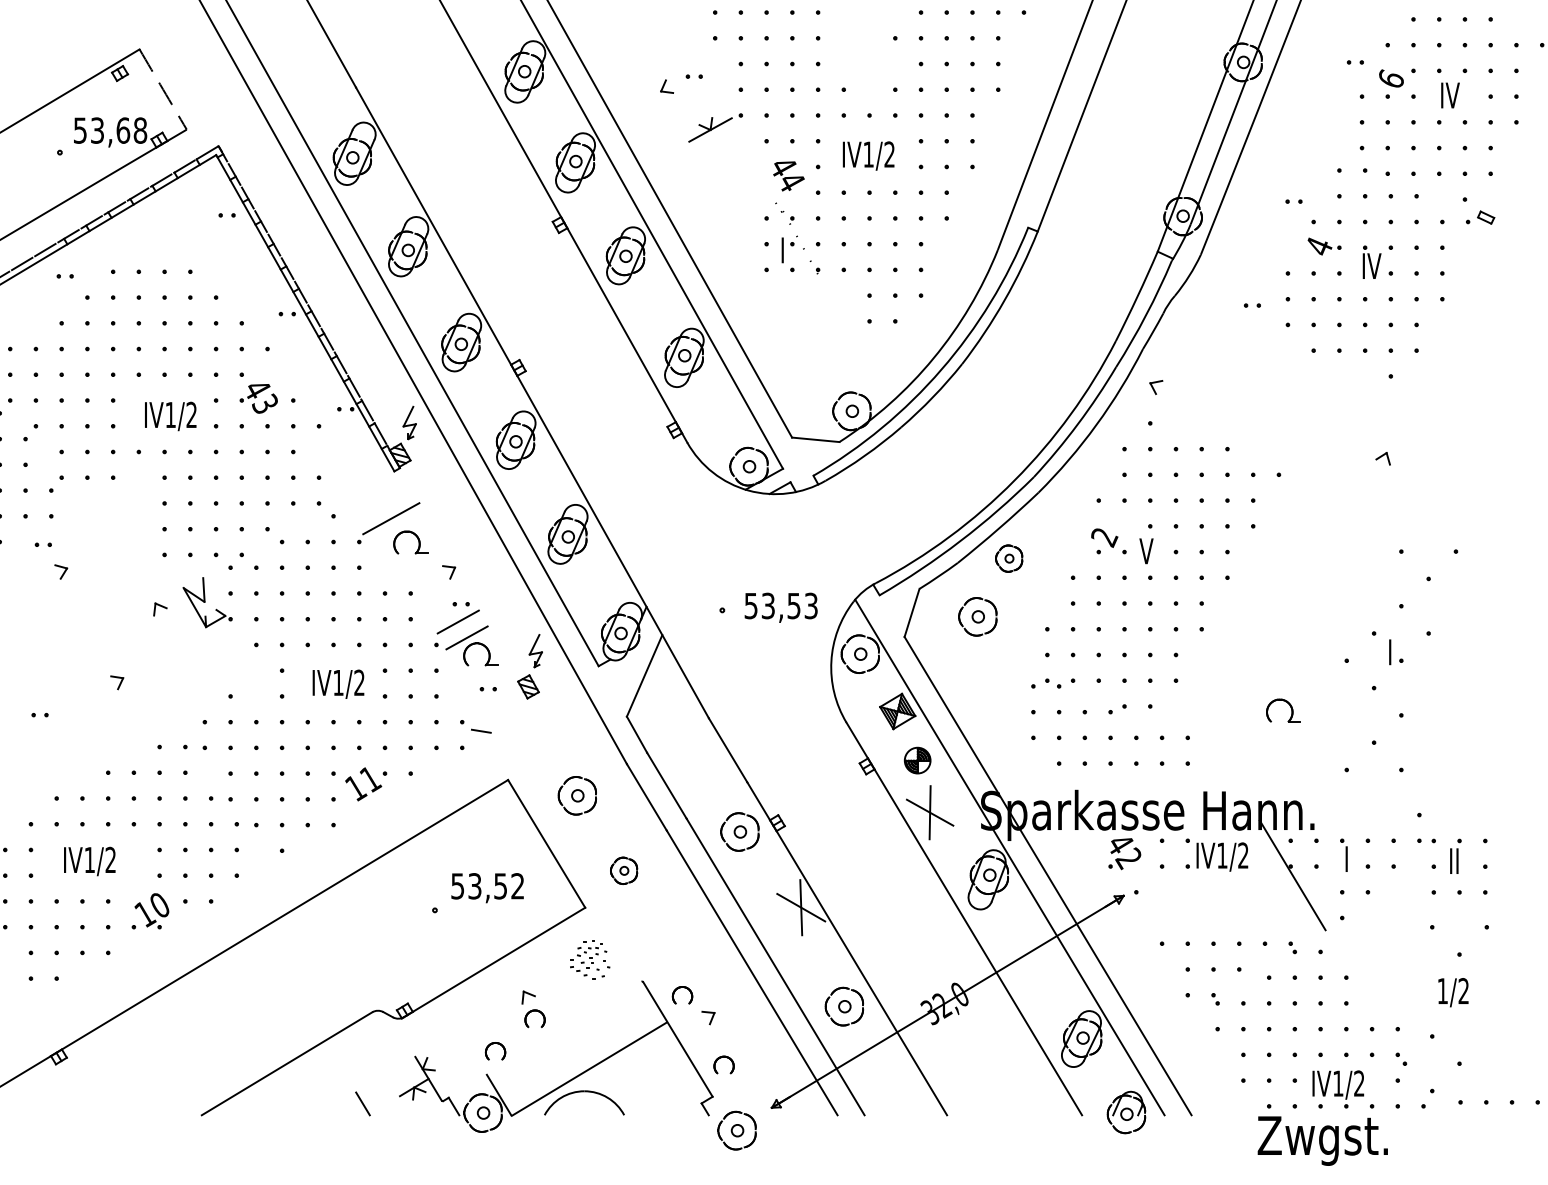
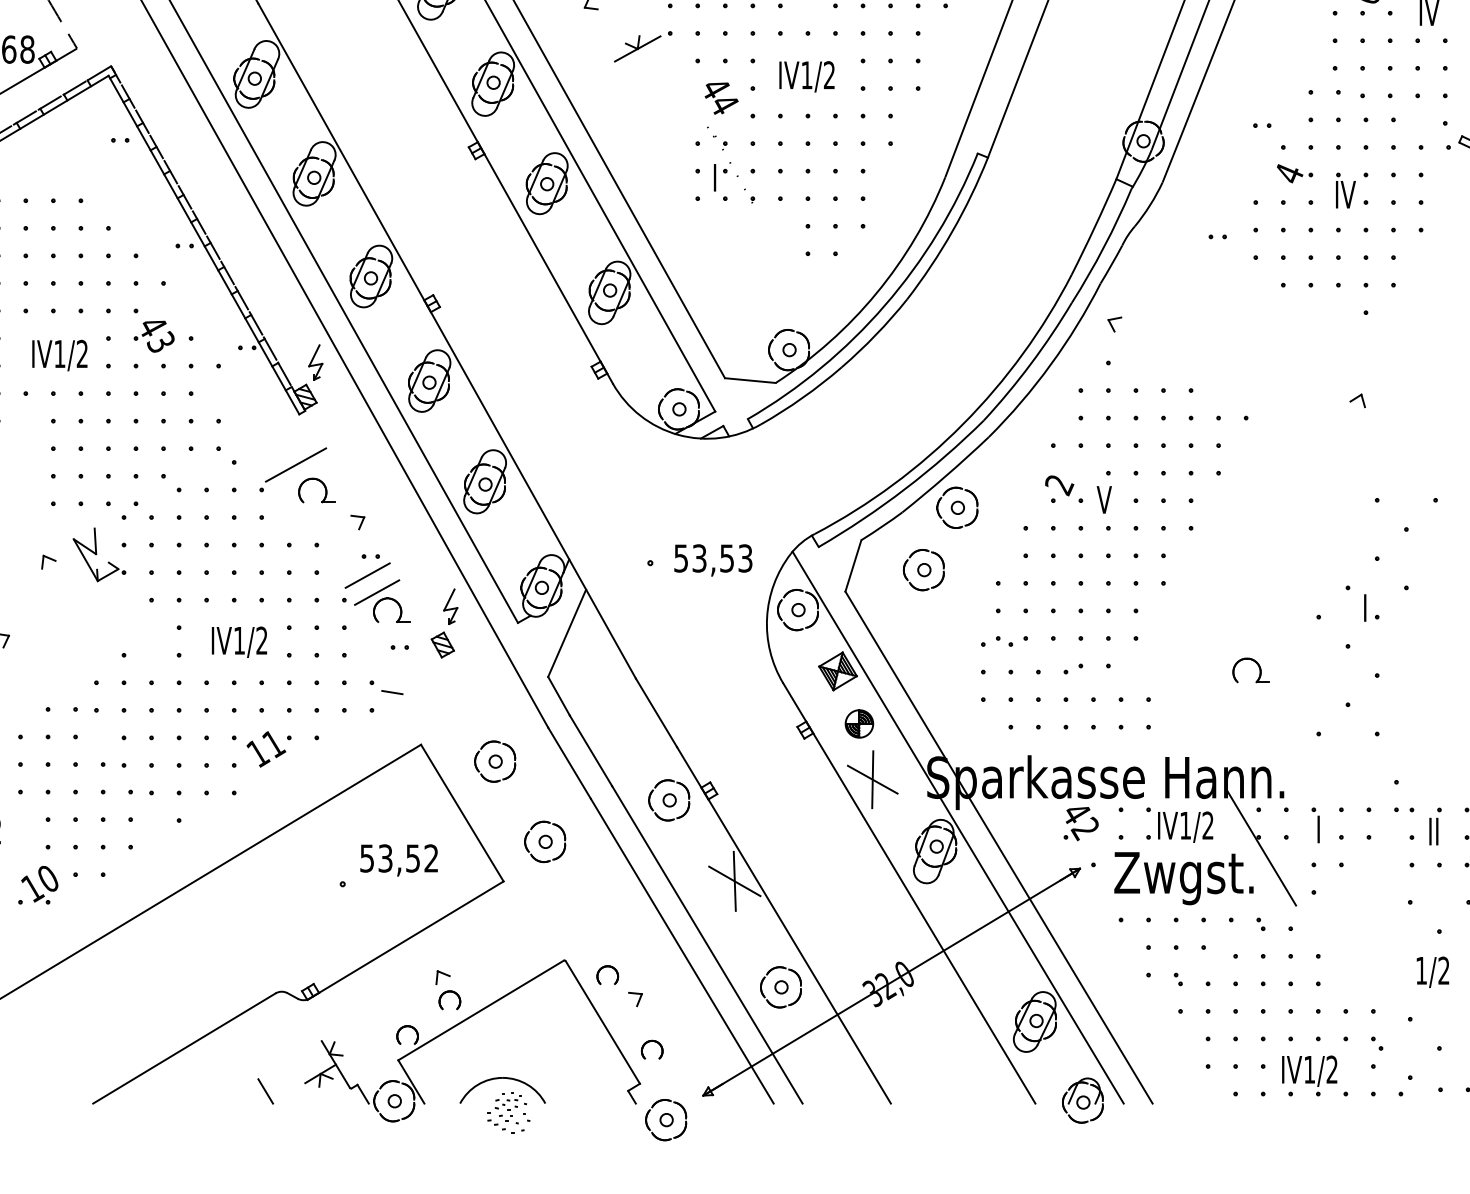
part: (1008, 558) -> (956, 507), size x1.43
part: (623, 870) -> (544, 841), size x1.43
part: (590, 959) -> (509, 1112), moved
line: (588, 1068) -> (480, 1009), moved
text: (1322, 1140) -> (1183, 877), moved

